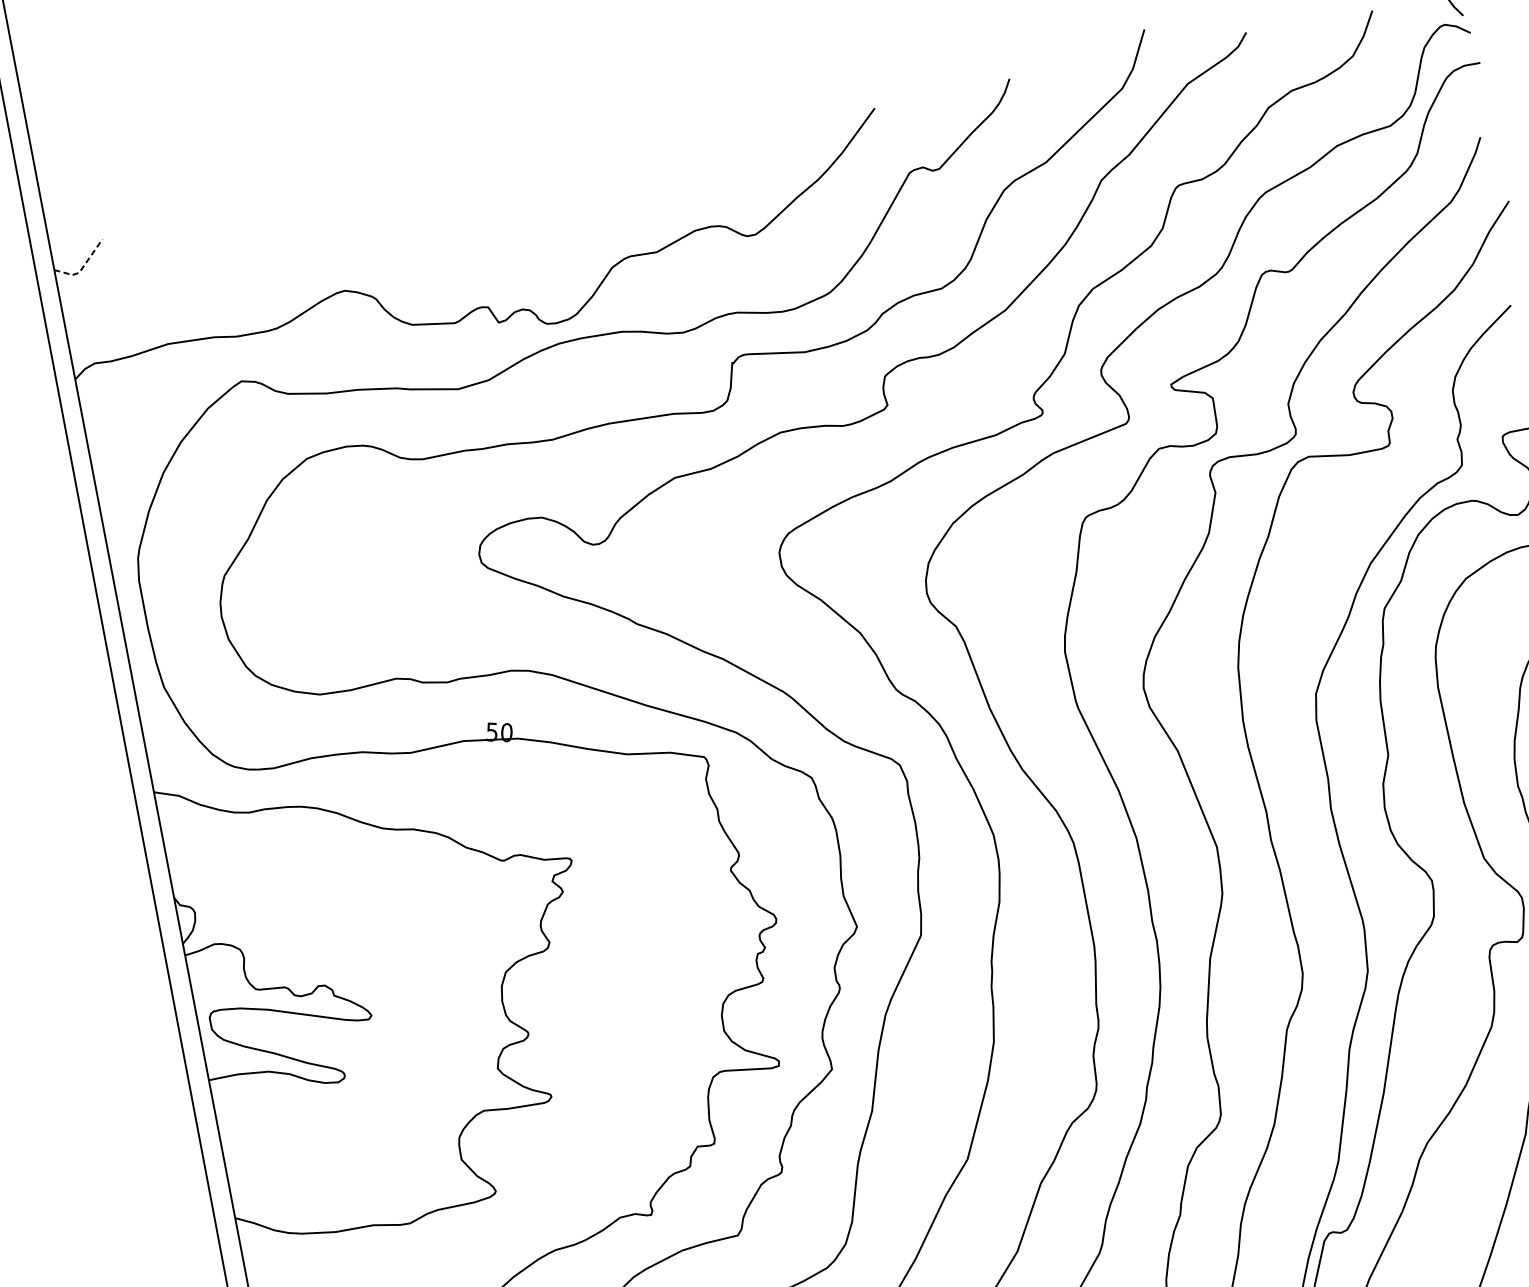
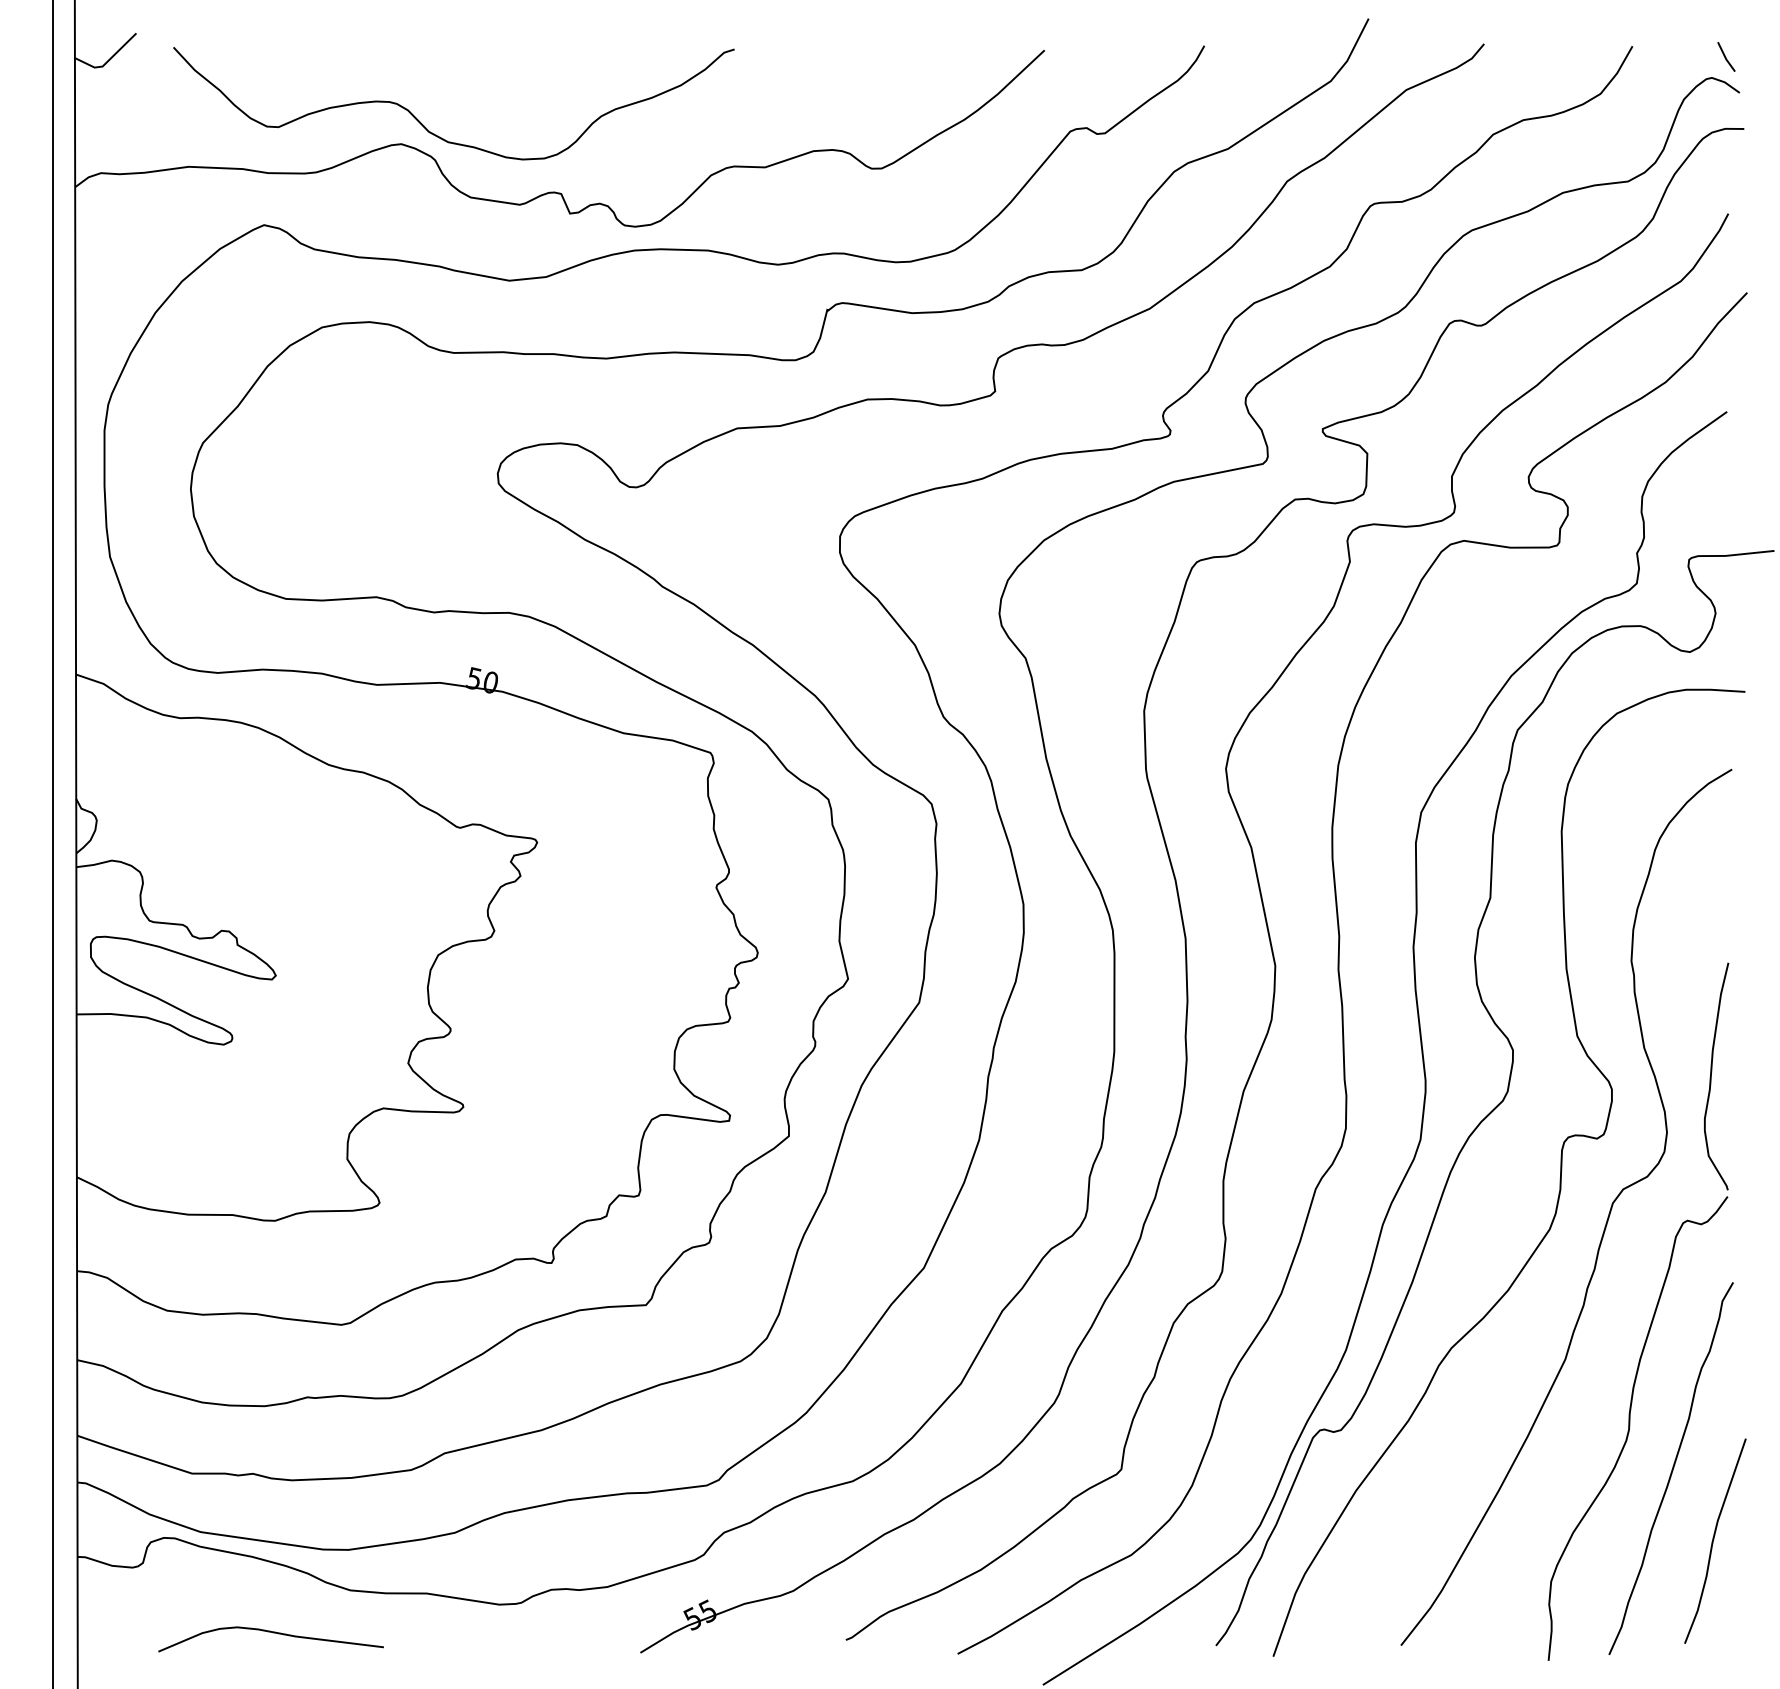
line: (83, 267) -> (108, 61), dashed -> solid
curve: (374, 277) -> (438, 135), added

